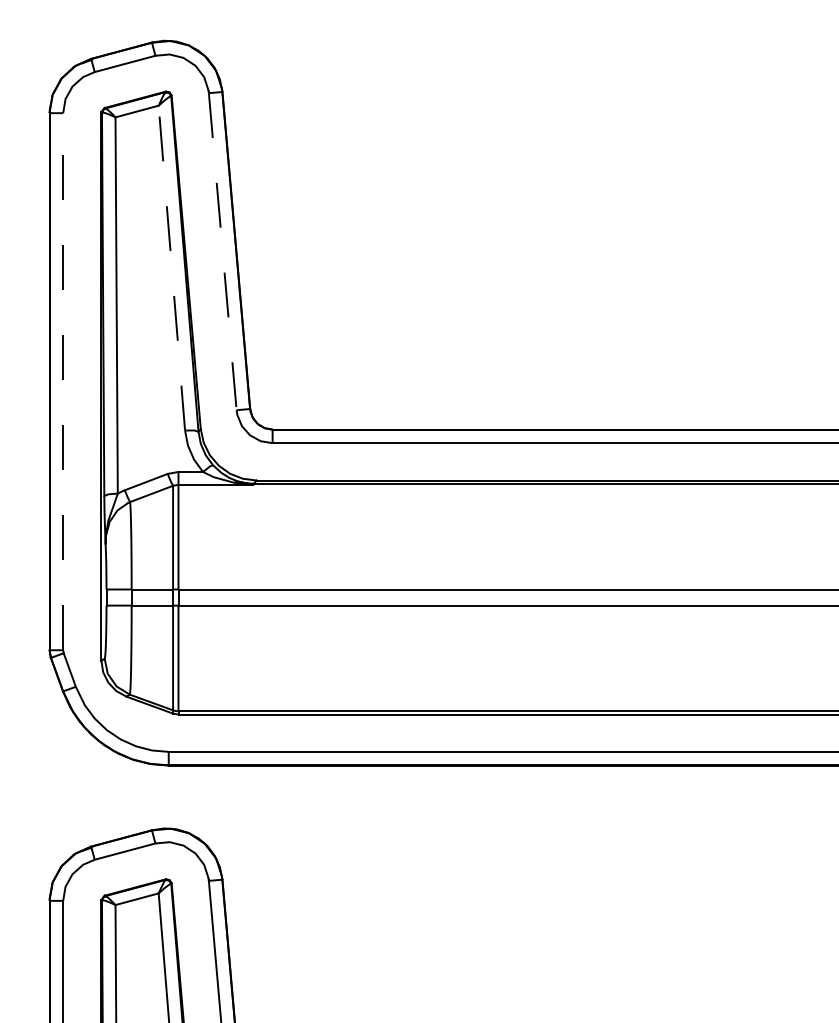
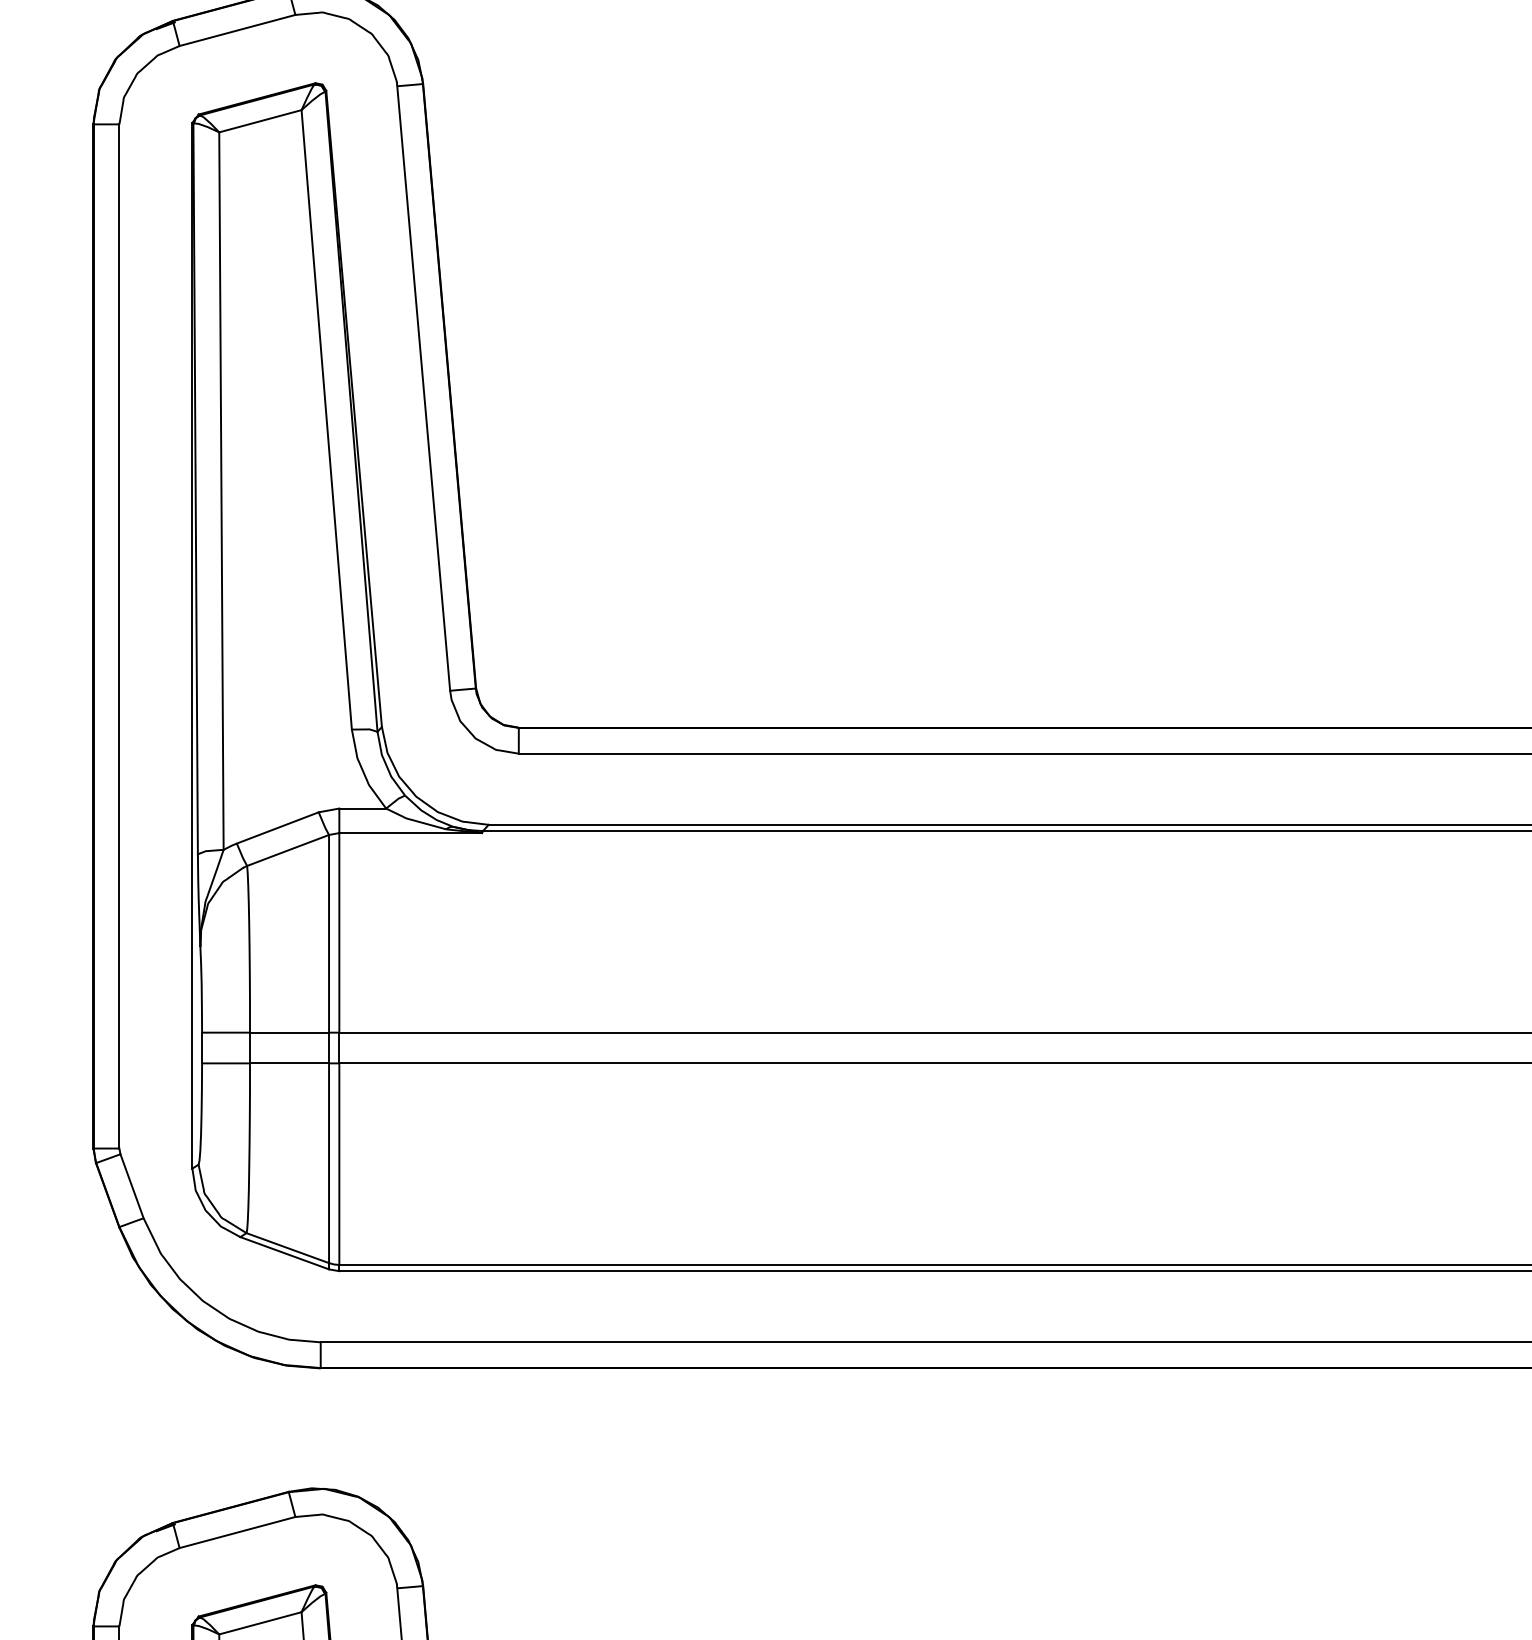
line: (222, 252) -> (423, 390), dashed -> solid
line: (171, 268) -> (326, 420), dashed -> solid
line: (63, 381) -> (120, 636), dashed -> solid

